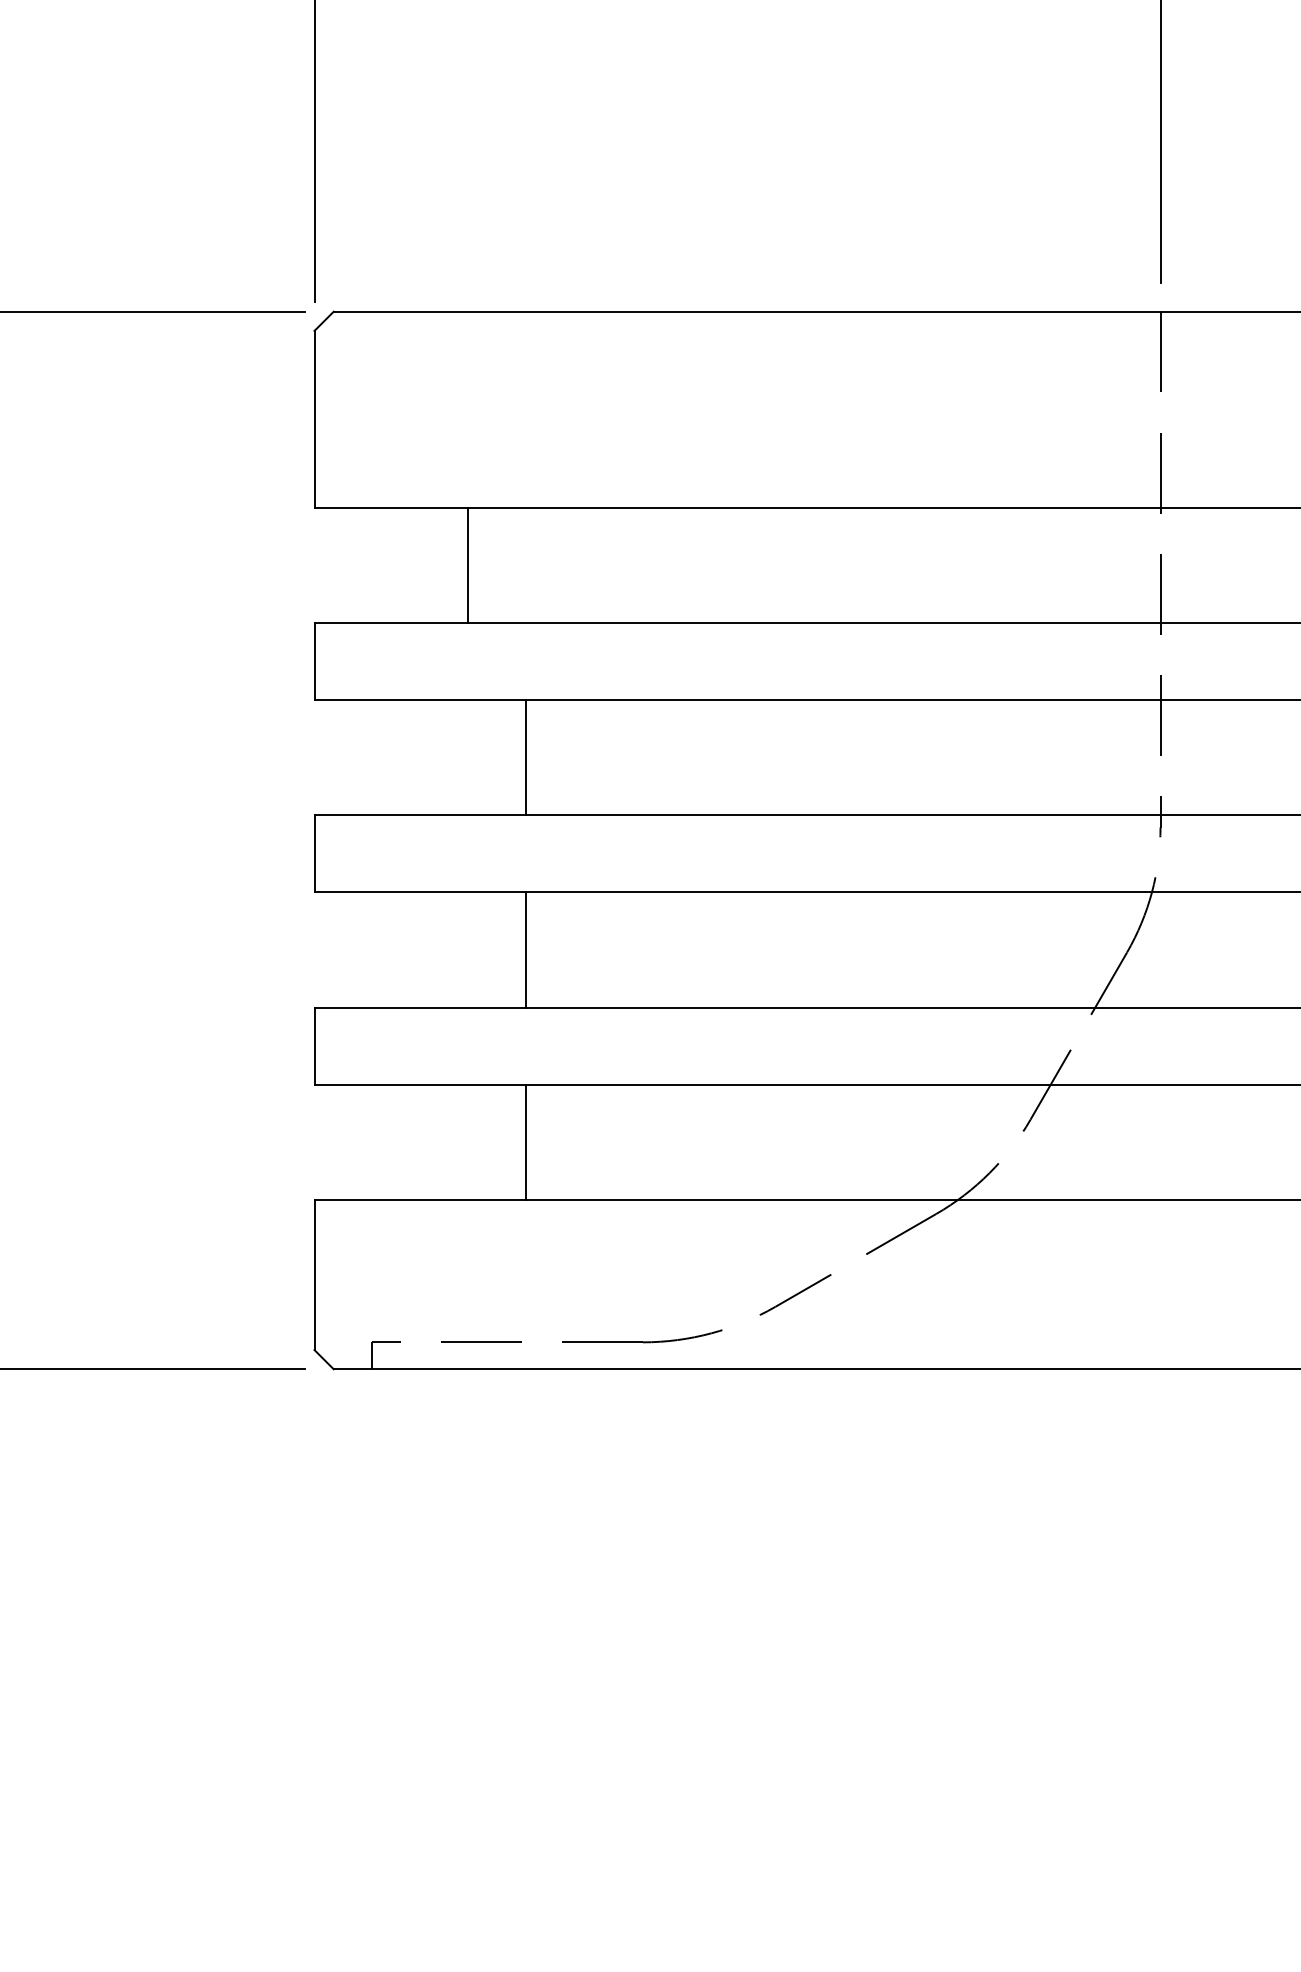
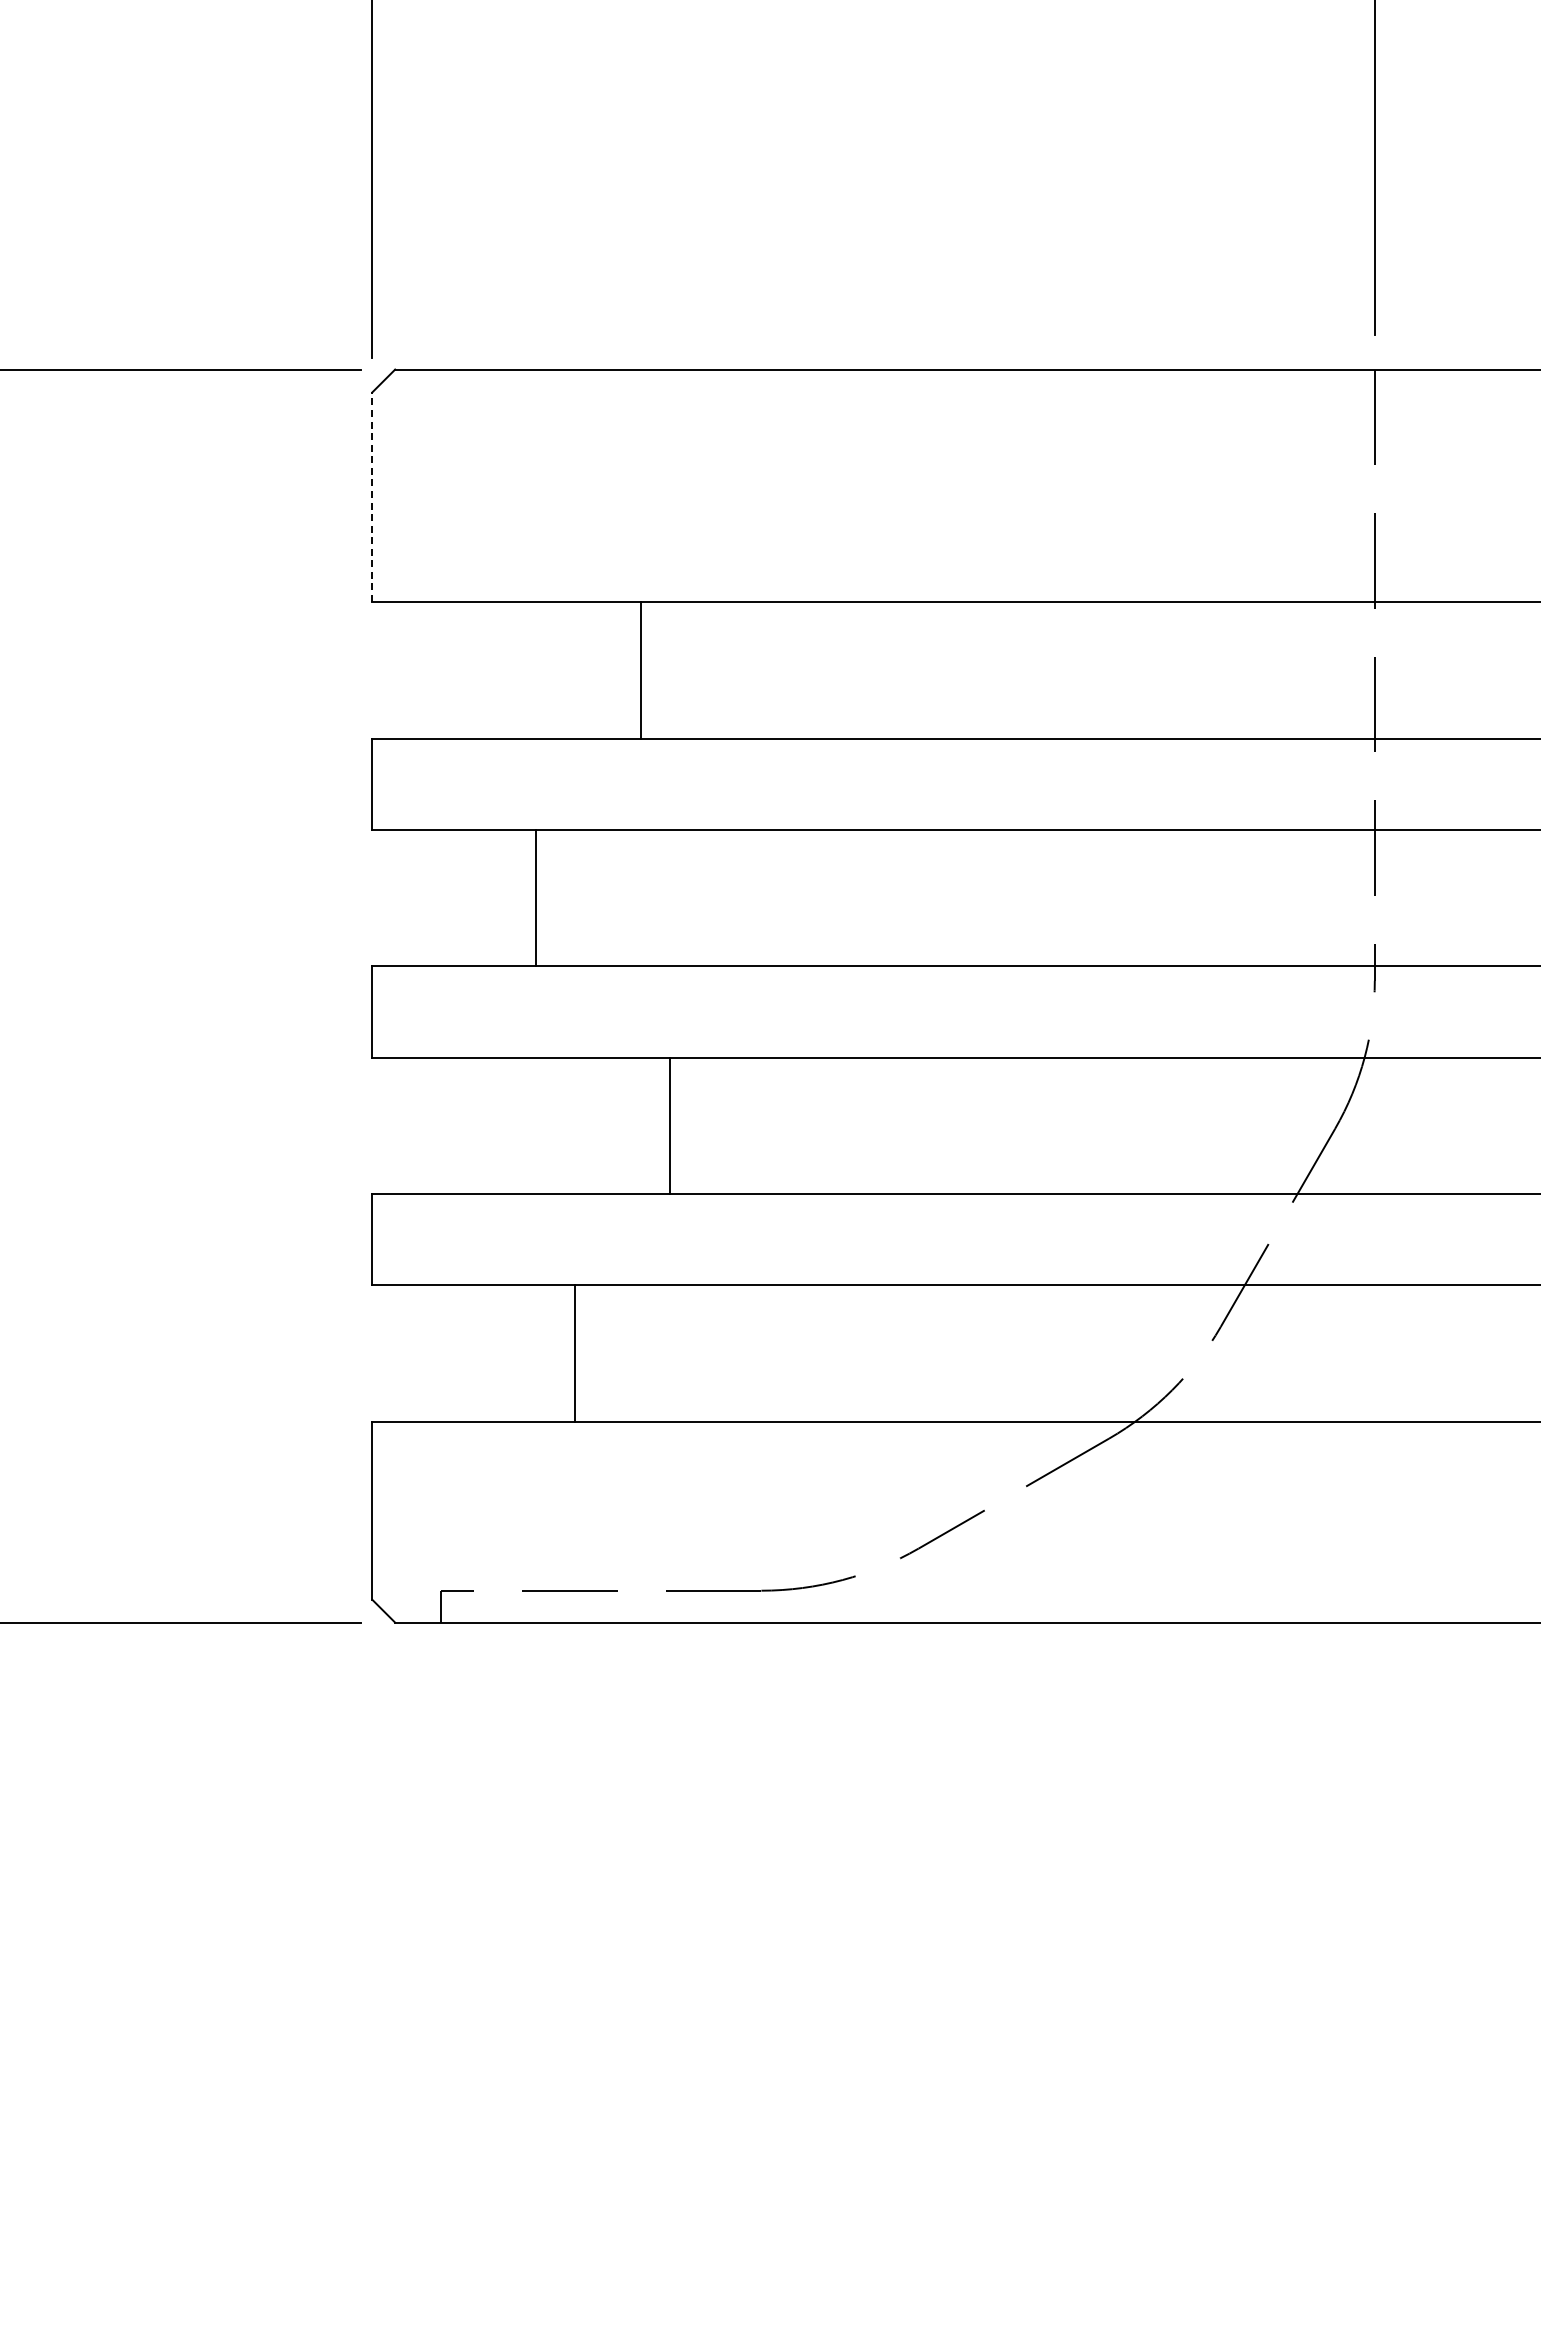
line: (314, 419) -> (372, 497), solid -> dashed
line: (468, 564) -> (640, 669), moved
line: (526, 757) -> (536, 897), moved
line: (526, 949) -> (670, 1125), moved
line: (526, 1142) -> (575, 1353), moved

